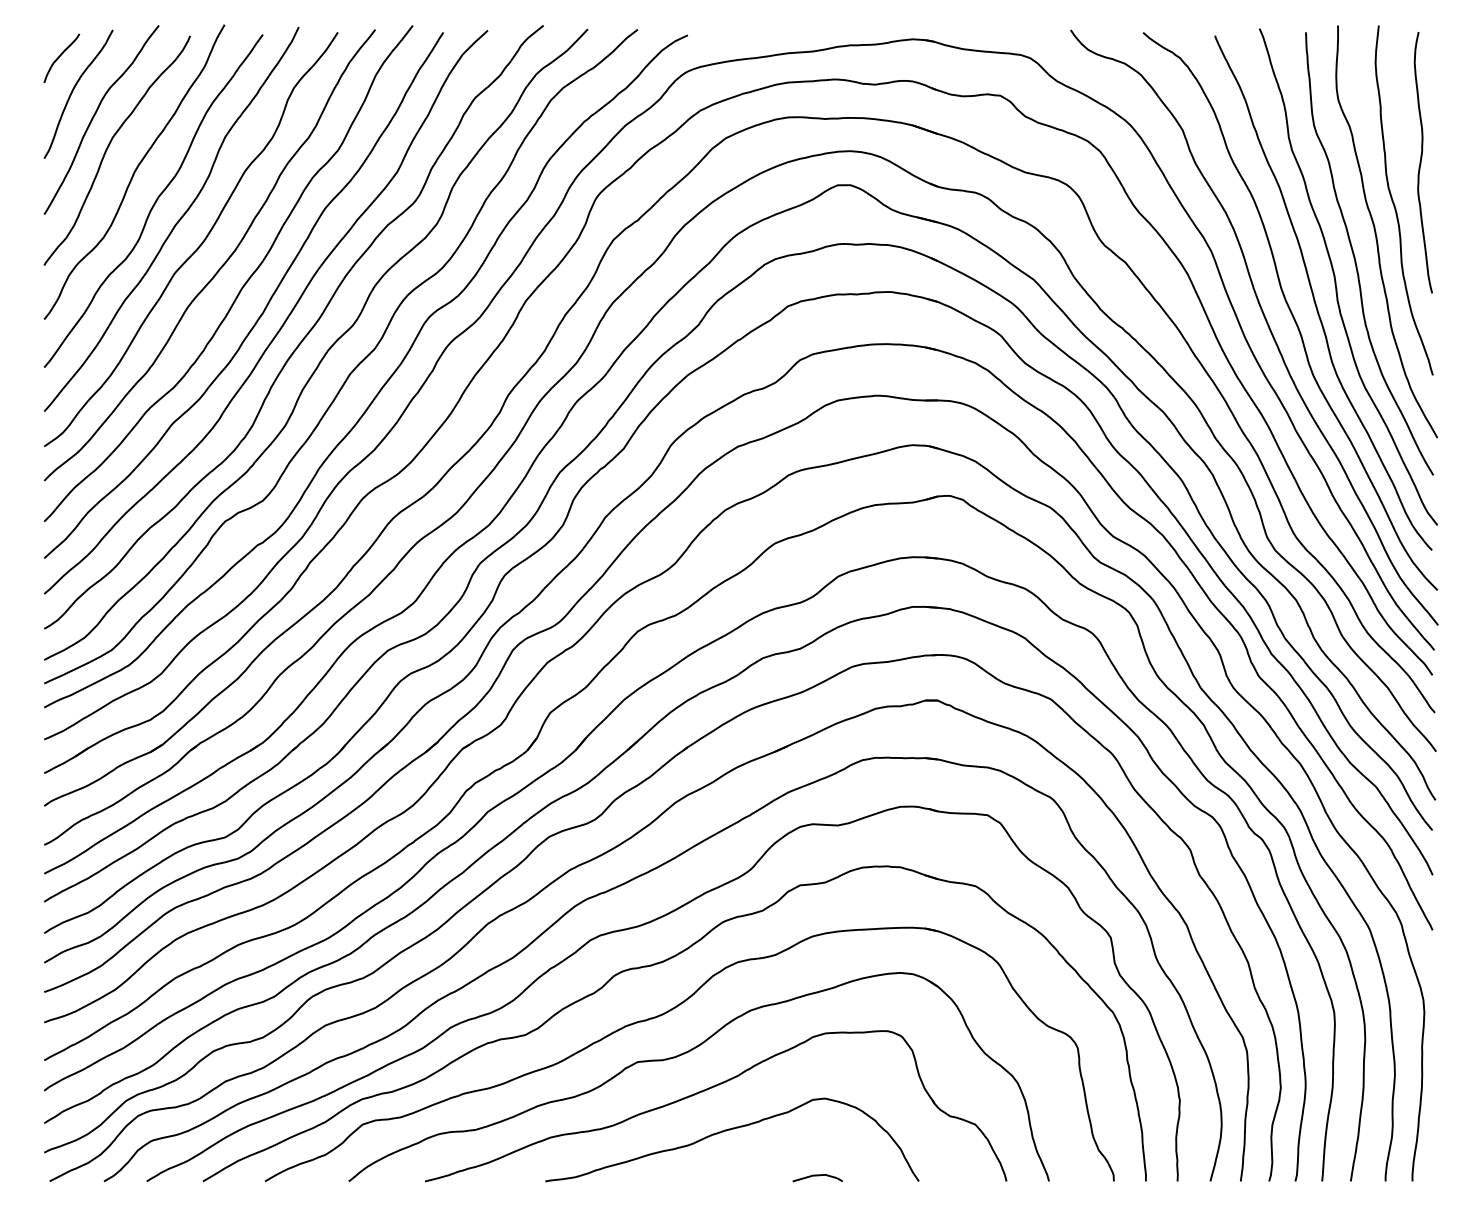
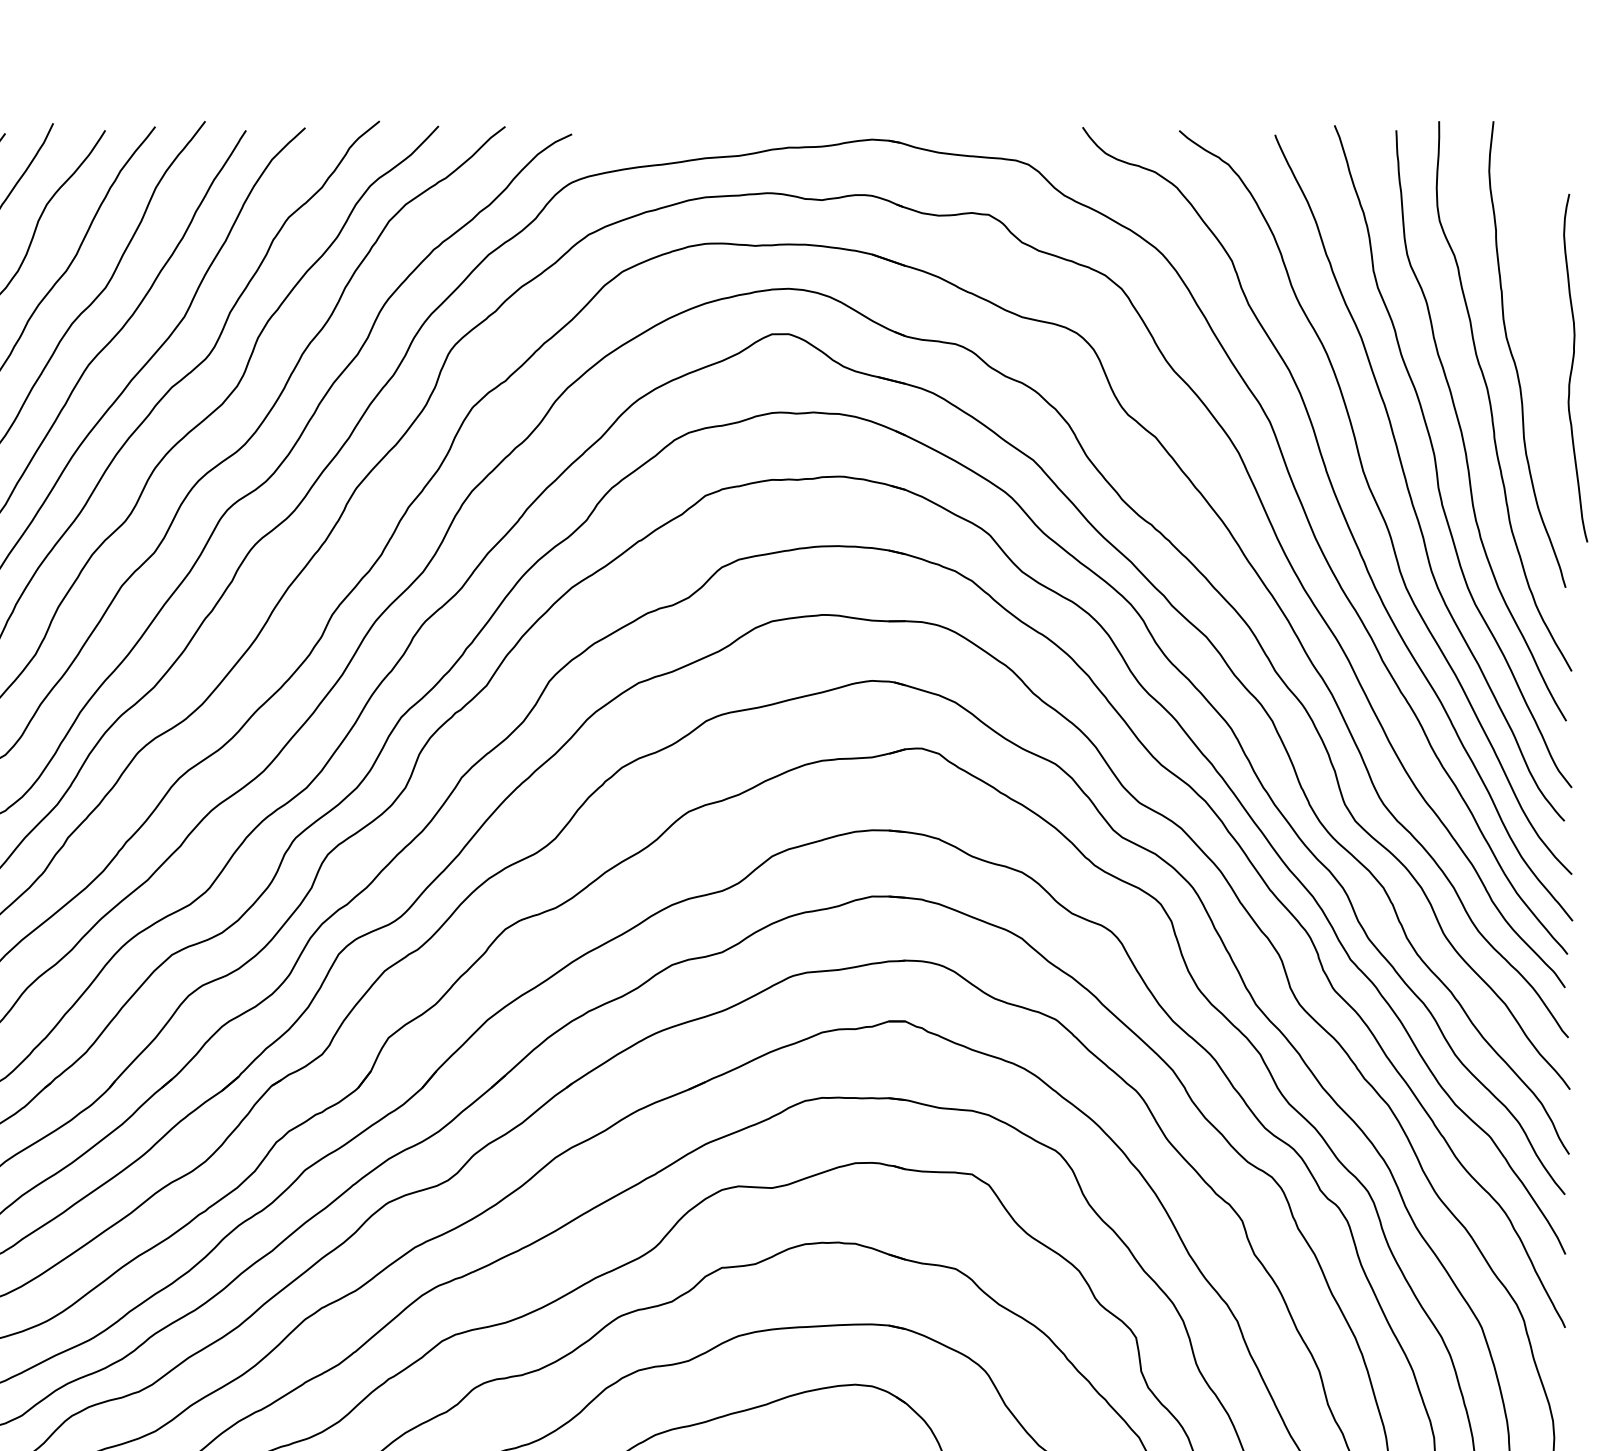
curve: (1421, 162) -> (1573, 367), moved

